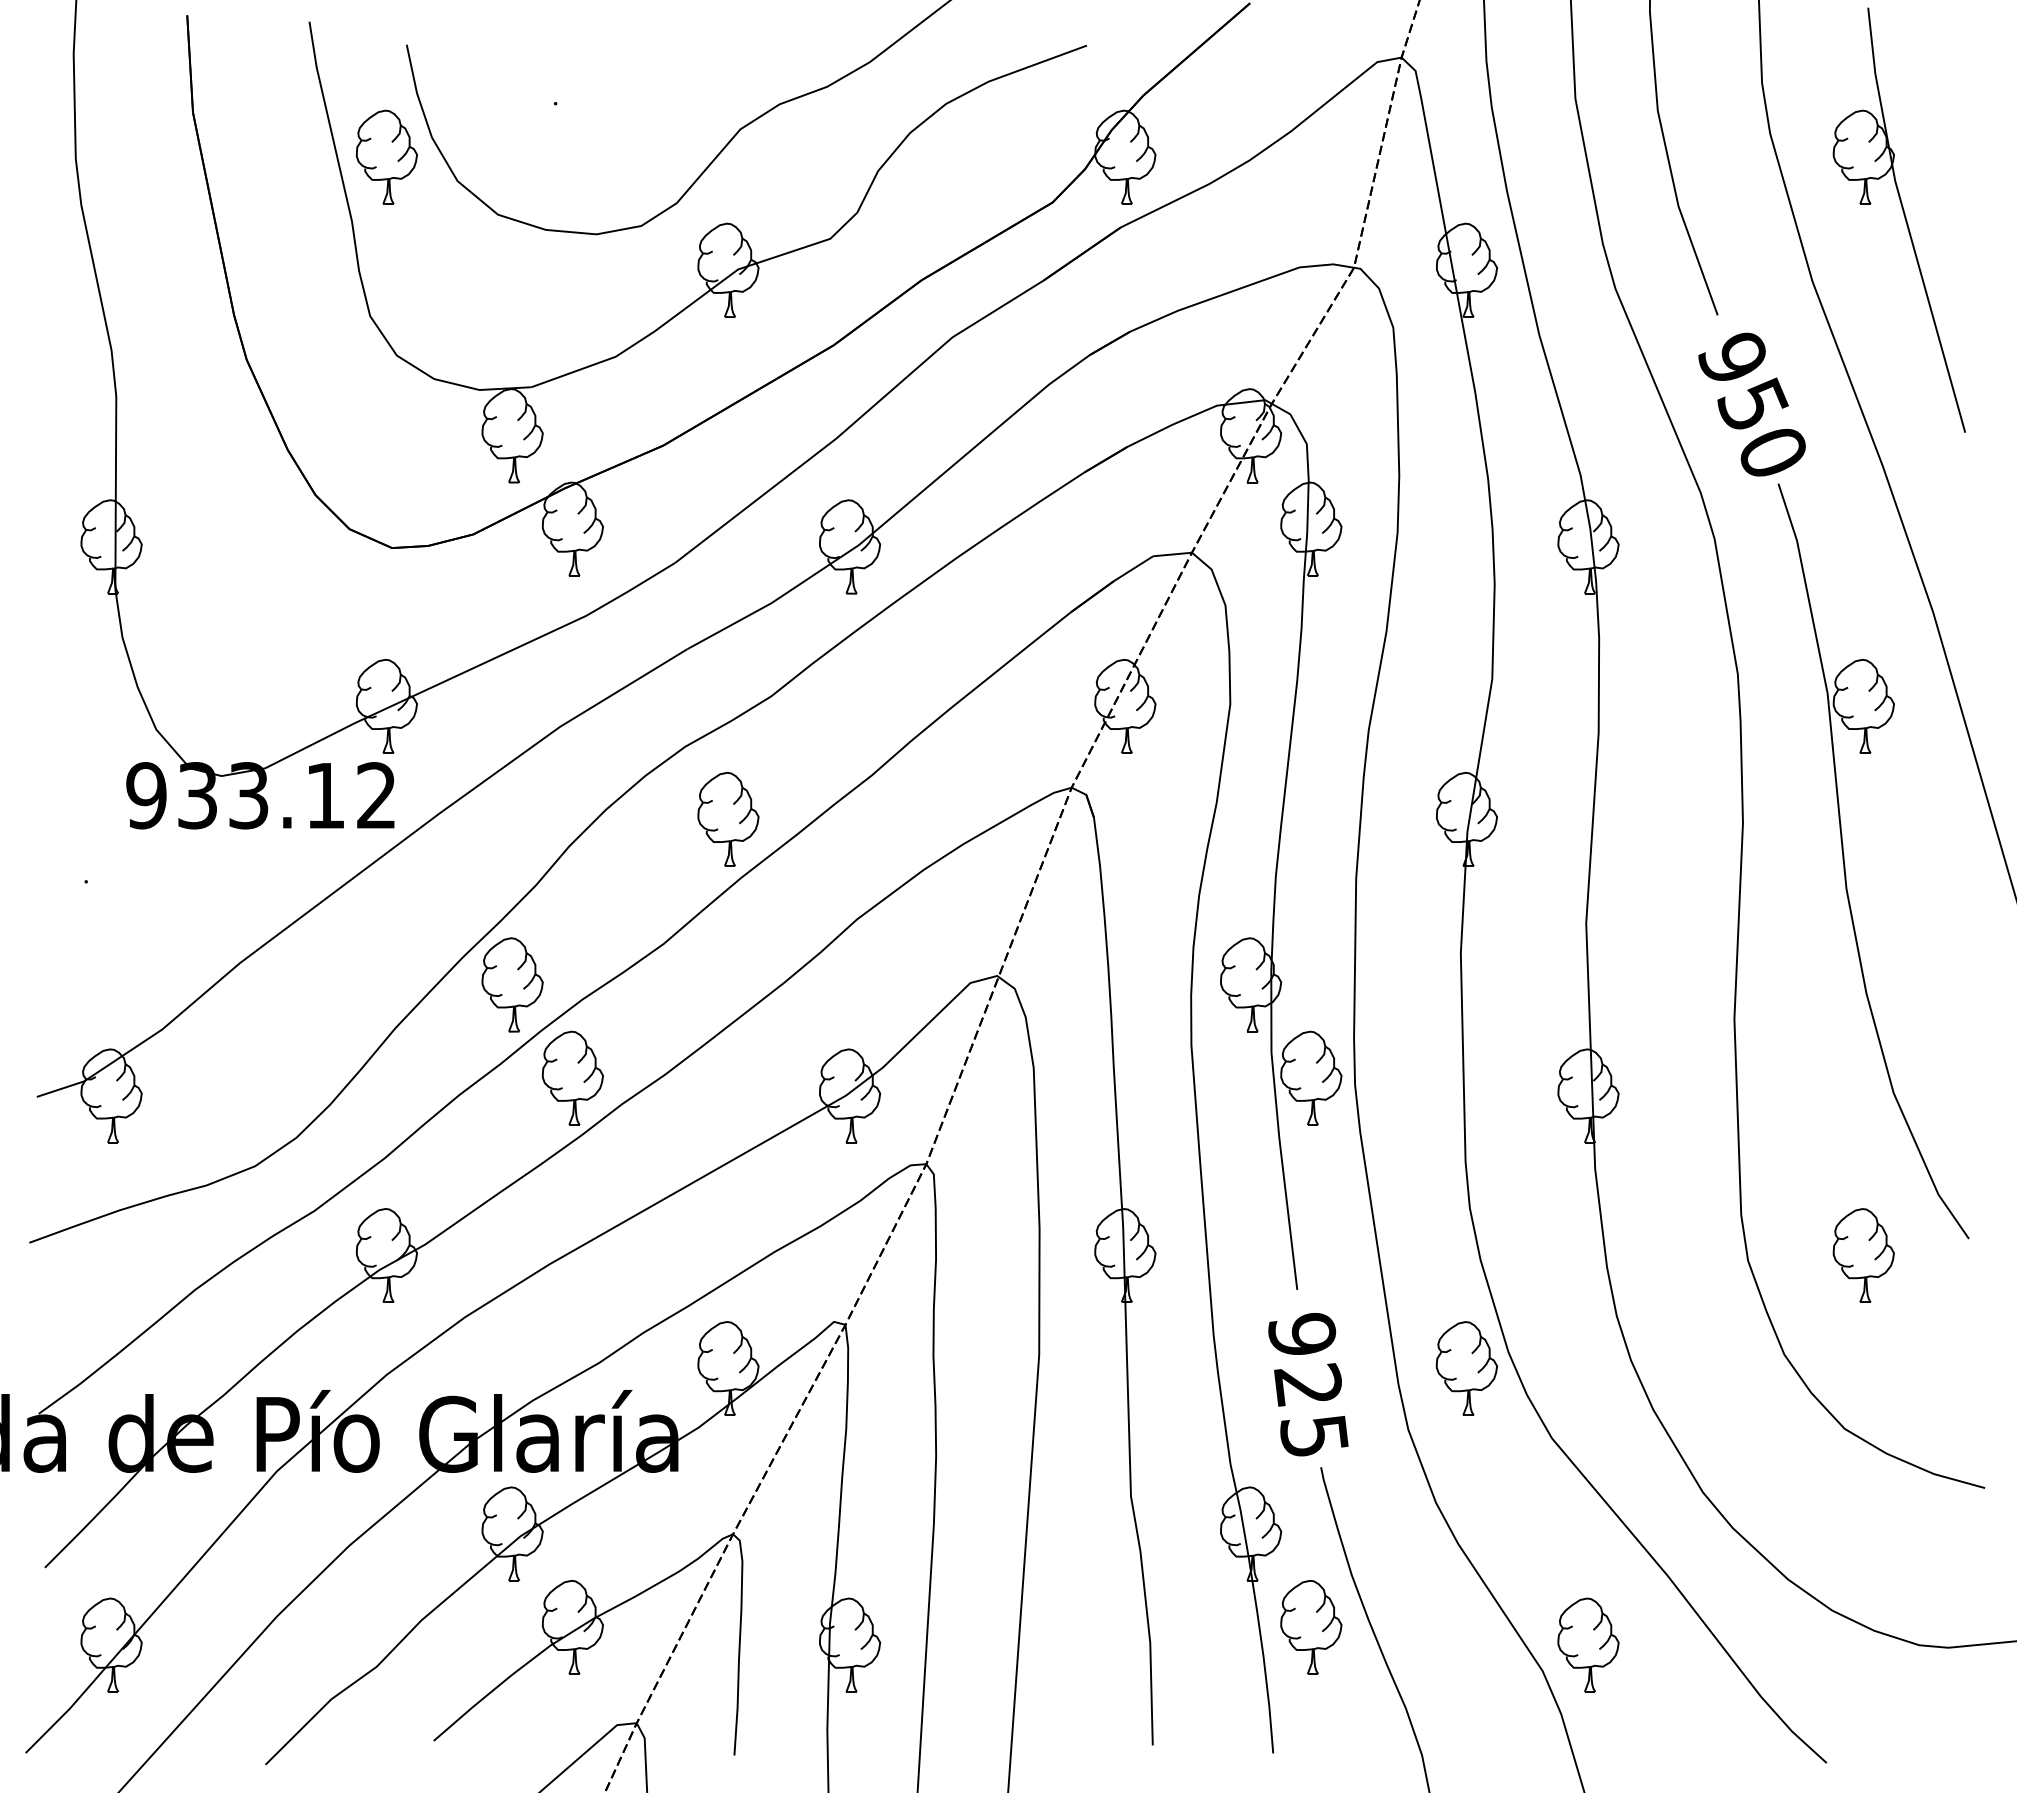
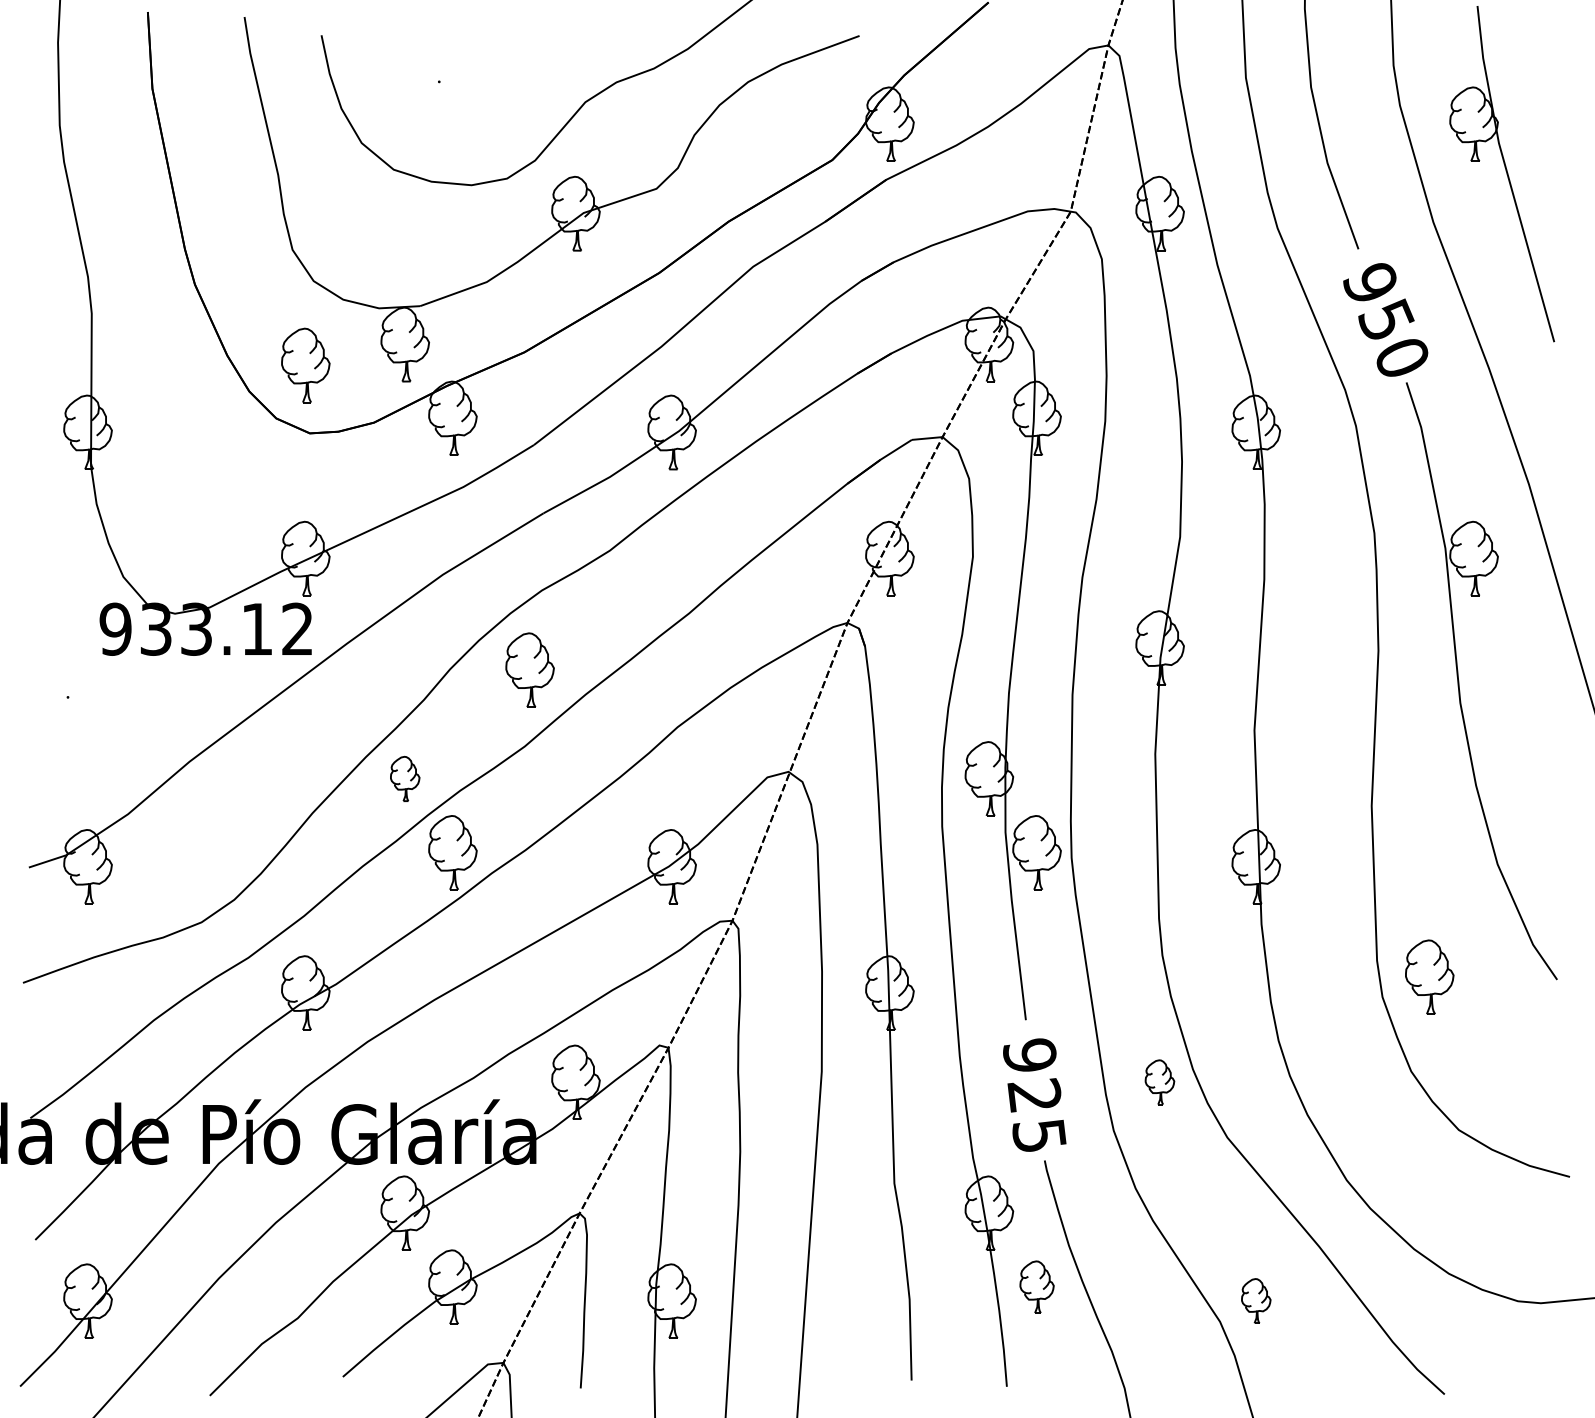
part: (386, 156) -> (305, 364), moved
part: (728, 819) -> (530, 670), moved
part: (512, 984) -> (405, 778), size x0.6
part: (1863, 1255) -> (1429, 977), moved
part: (1466, 1368) -> (1159, 1082), size x0.6
part: (1311, 1627) -> (1037, 1287), size x0.7
part: (1588, 1644) -> (1256, 1300), size x0.6

